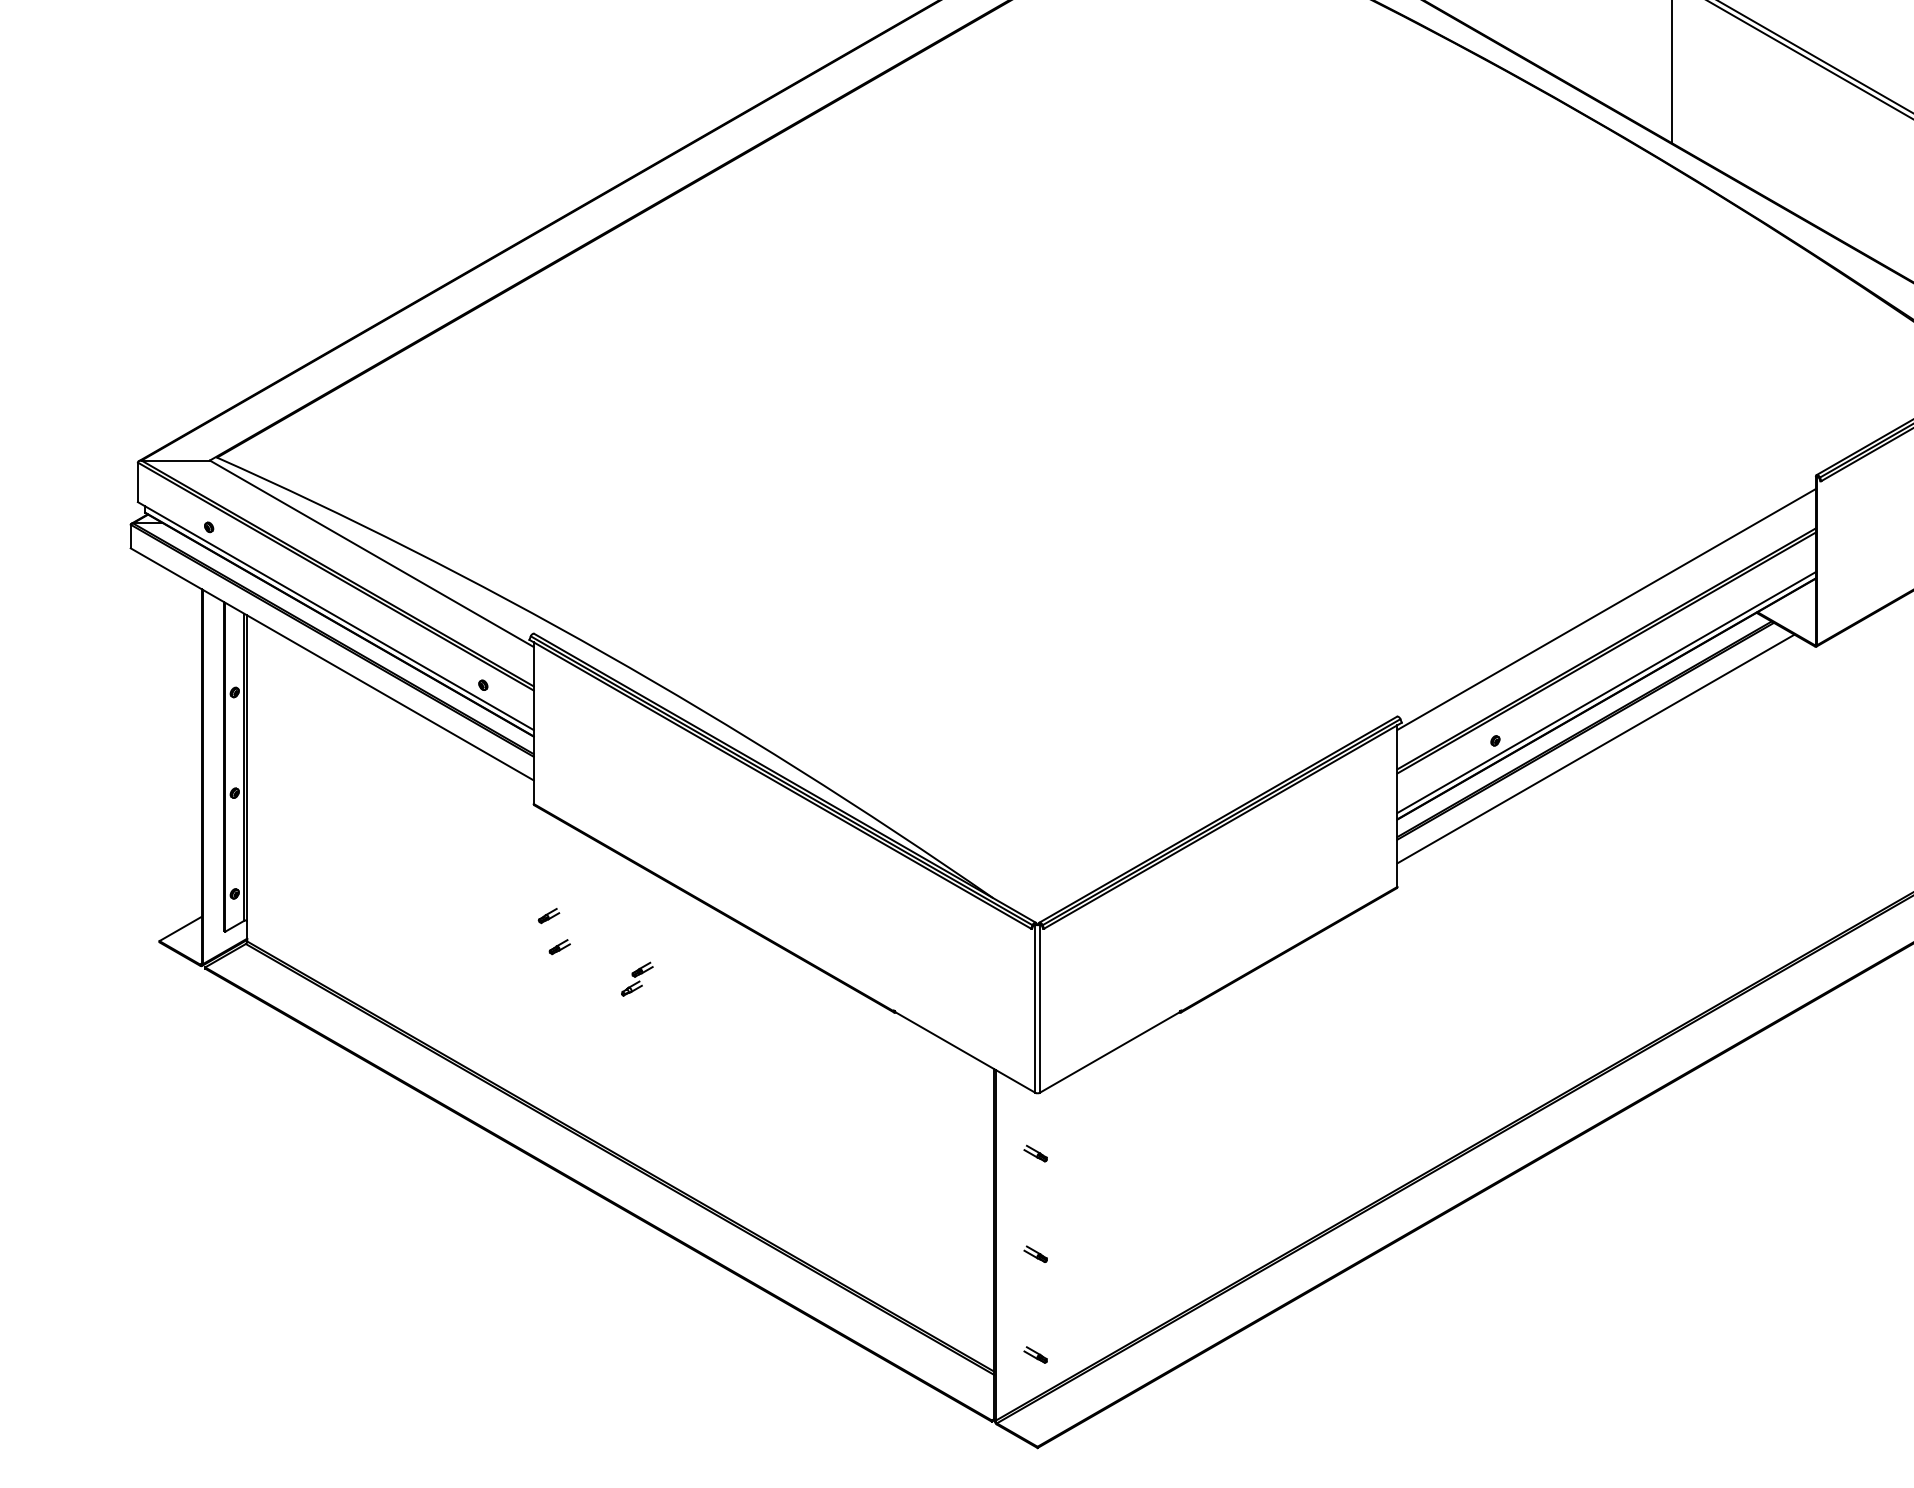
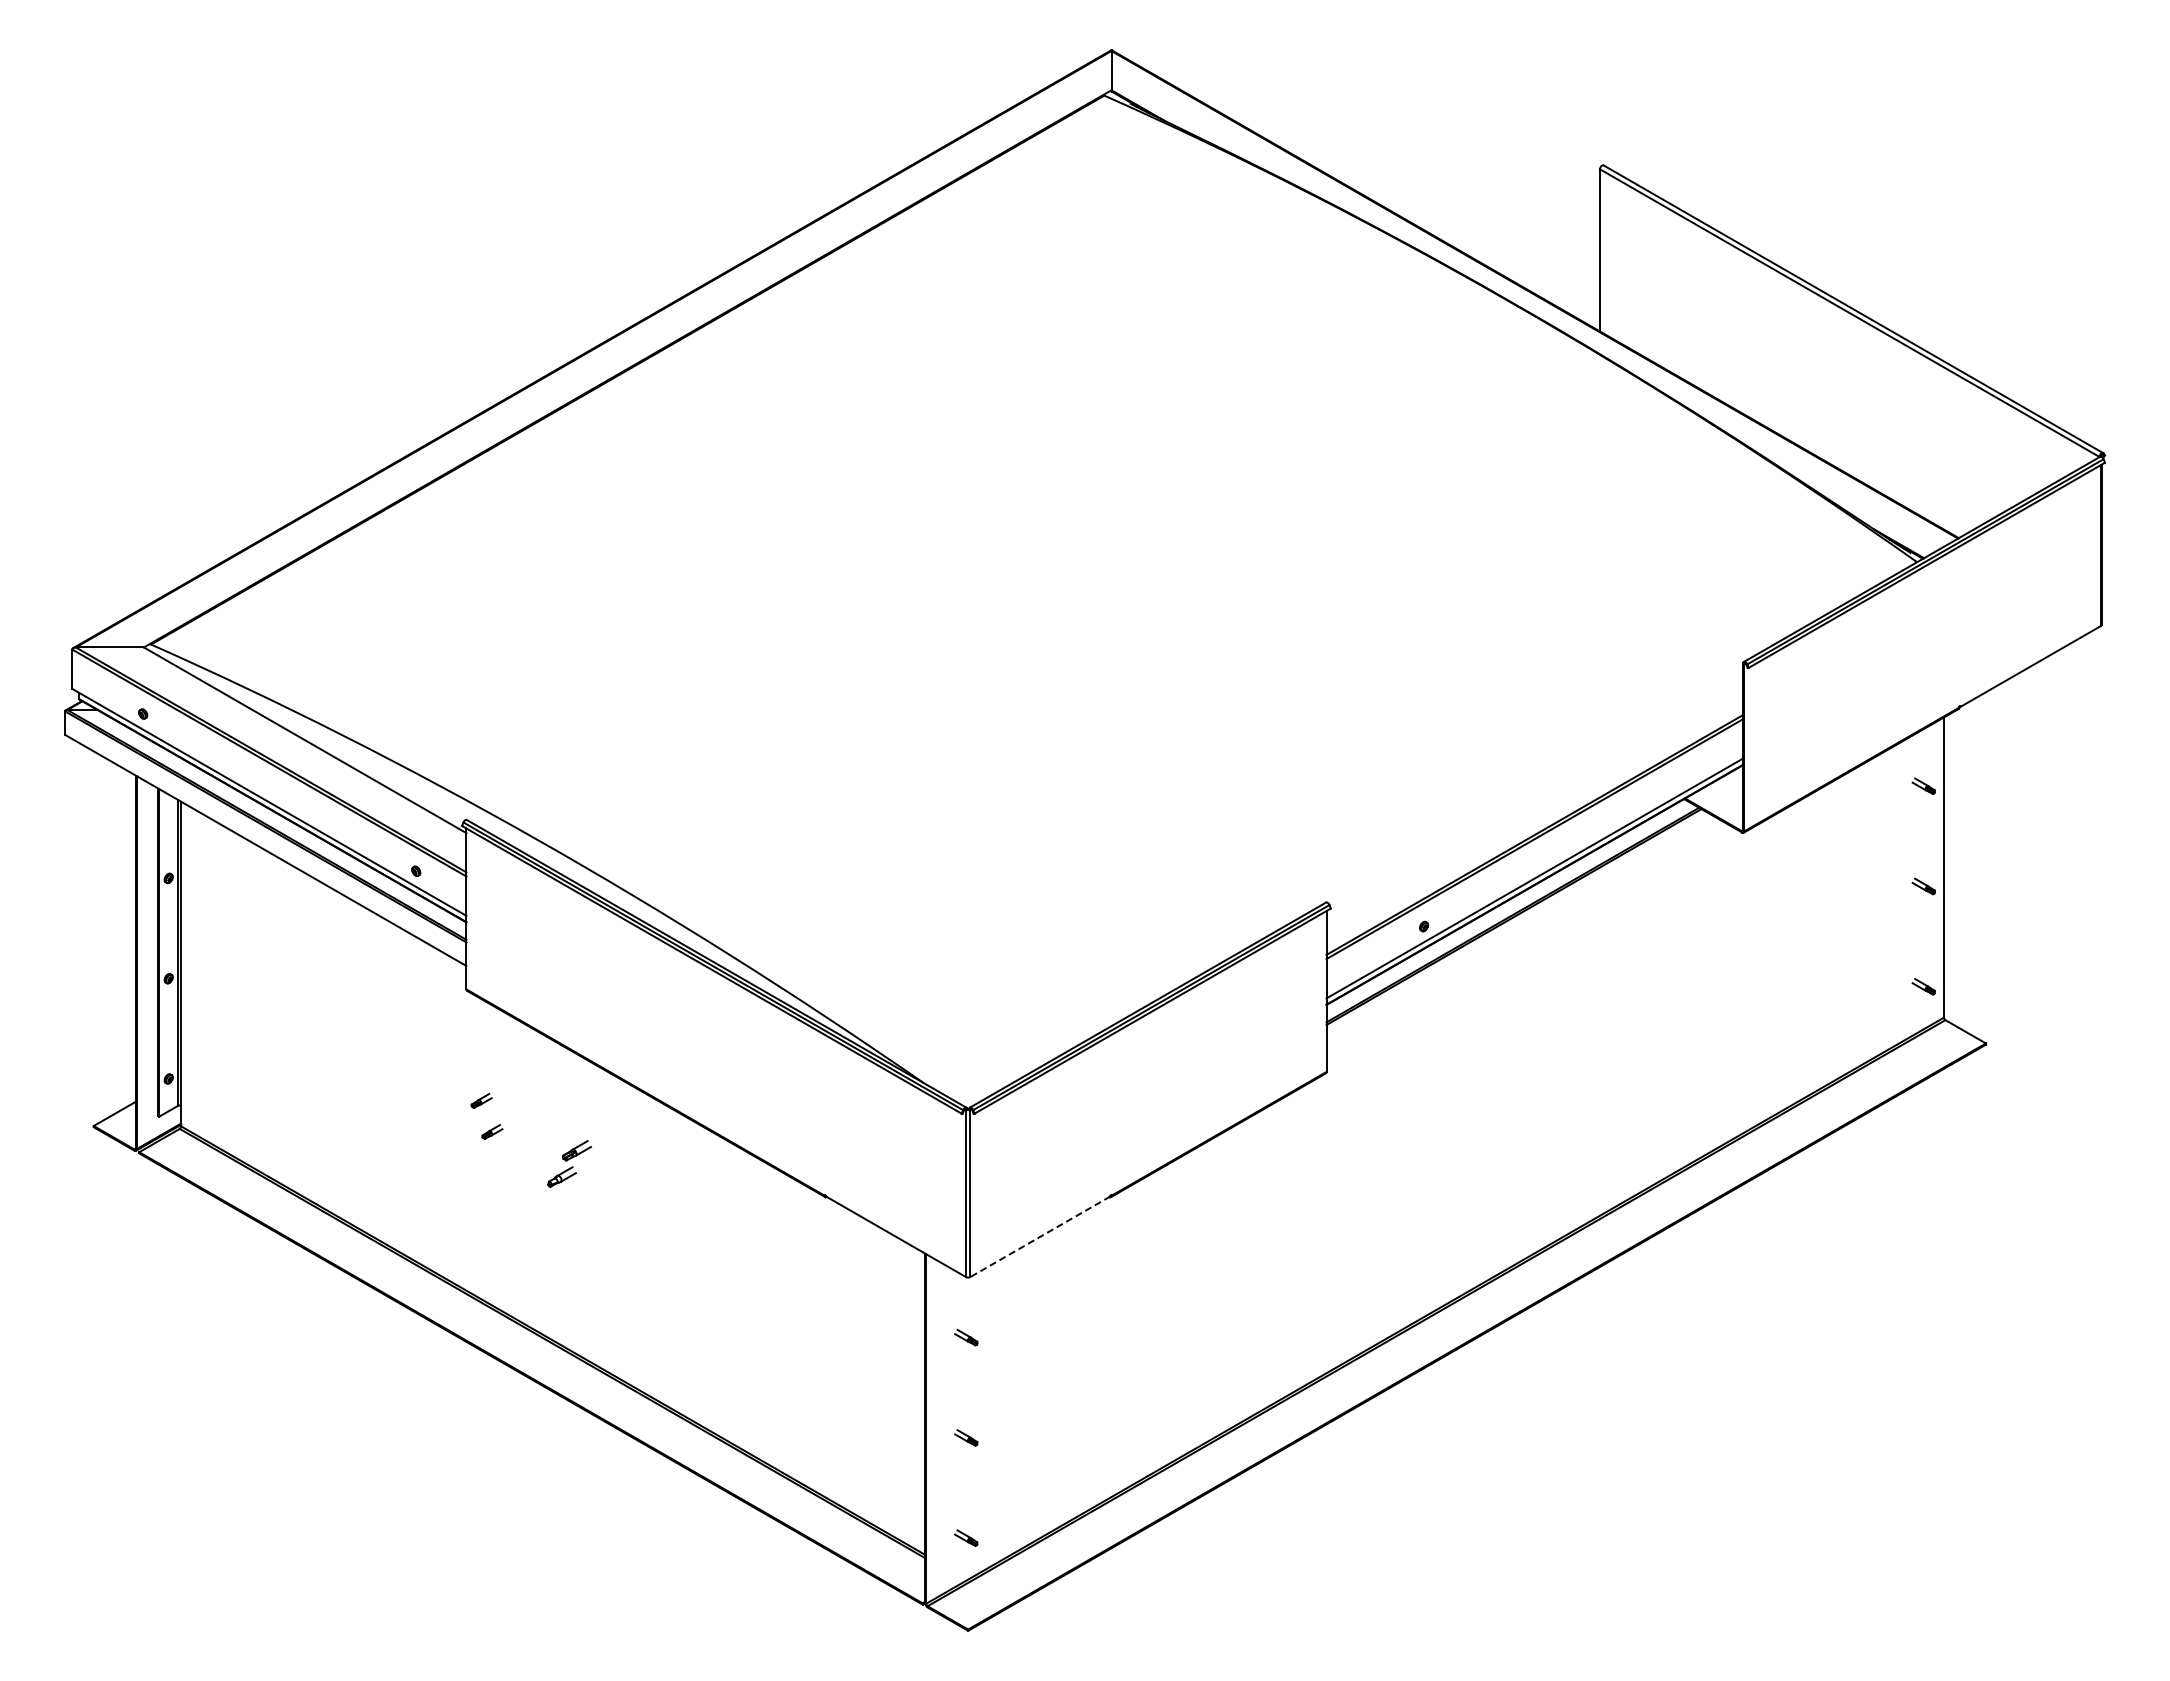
line: (1606, 609) -> (1534, 795), removed
line: (1595, 748) -> (1523, 934), removed
part: (637, 978) -> (569, 1163), size x1.4
line: (1110, 1052) -> (1040, 1236), solid -> dashed

